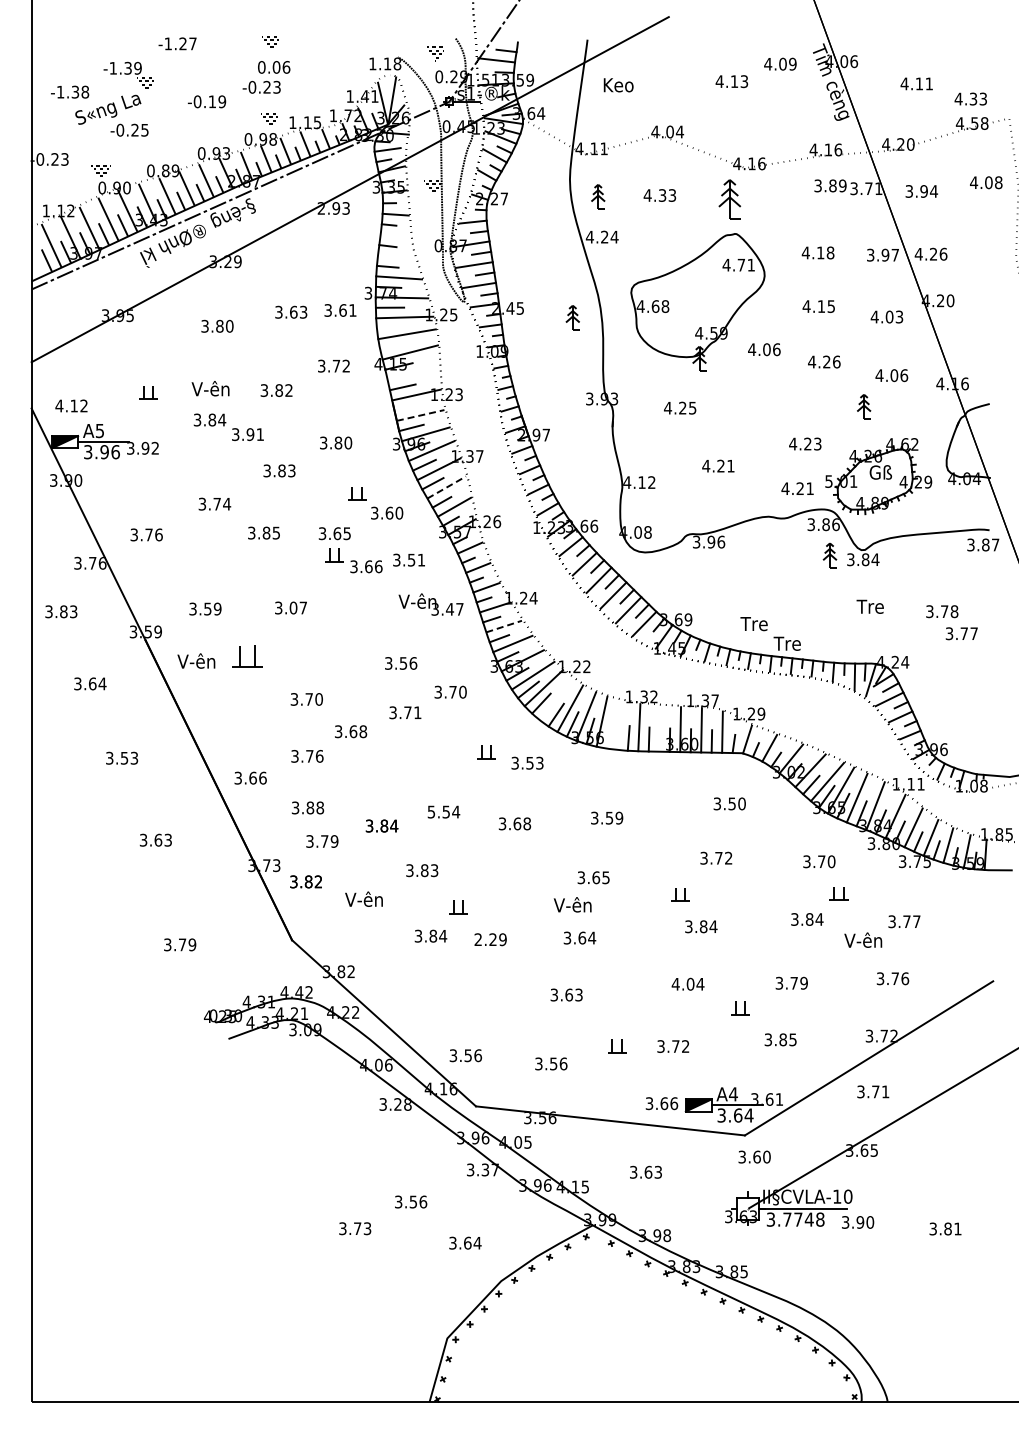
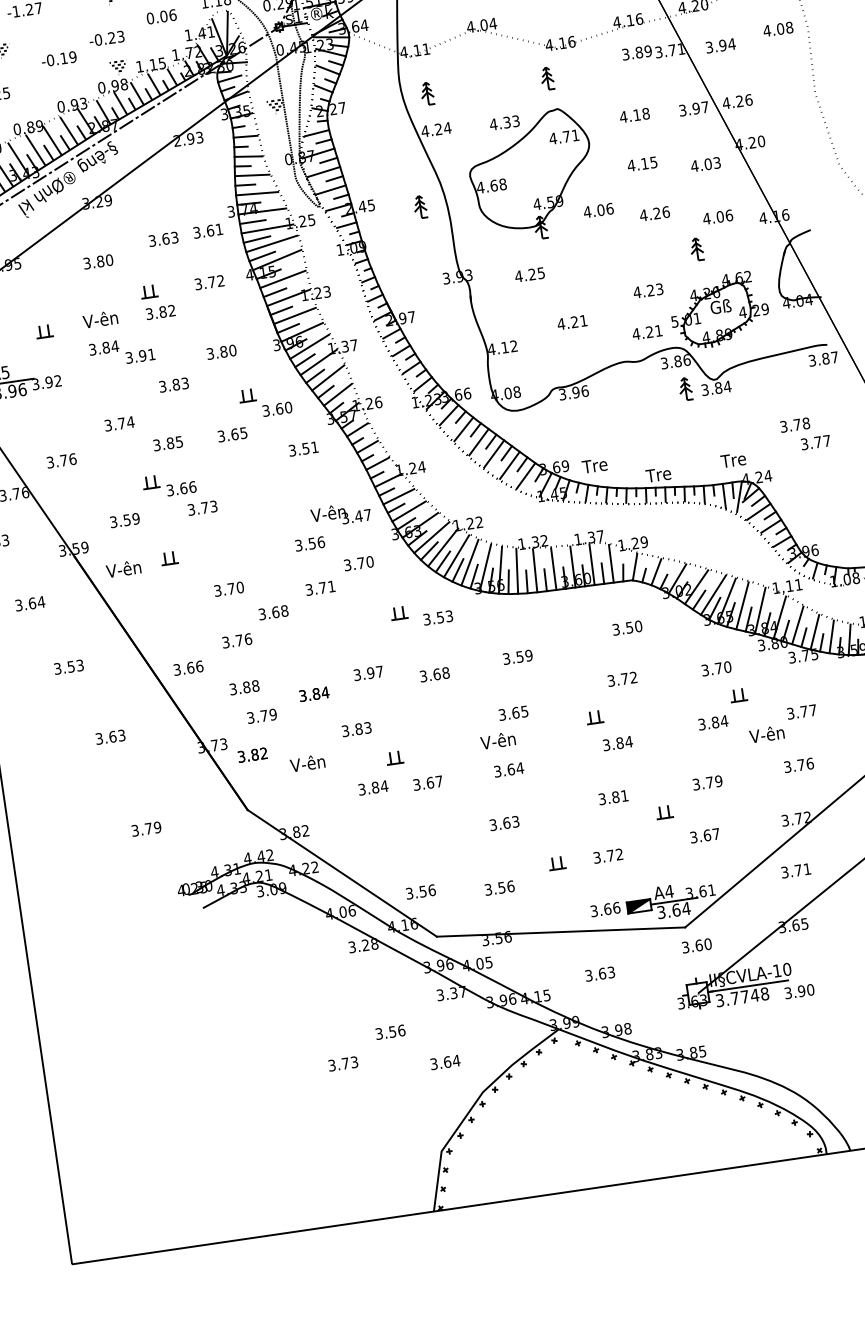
text: (274, 67) -> (162, 16), moved
text: (659, 195) -> (504, 122), moved
part: (729, 199) -> (547, 78), size x0.62
line: (395, 236) -> (248, 156), added
line: (396, 257) -> (252, 175), added
line: (391, 326) -> (256, 238), added
line: (394, 346) -> (262, 256), added
part: (267, 366) -> (149, 291), added
line: (413, 373) -> (282, 278), added
line: (406, 407) -> (281, 310), added
line: (421, 415) -> (295, 315), dashed -> solid
line: (447, 487) -> (328, 377), dashed -> solid
part: (353, 560) -> (169, 484), moved
text: (430, 604) -> (340, 514), moved
text: (869, 606) -> (732, 460), moved
text: (298, 607) -> (209, 506), 3.07 -> 3.73
text: (753, 624) -> (594, 466), moved
line: (504, 626) -> (399, 496), dashed -> solid
part: (247, 656) -> (169, 558), size x0.62
line: (556, 699) -> (456, 556), added
line: (619, 725) -> (516, 571), added
line: (659, 728) -> (553, 568), added
line: (608, 735) -> (508, 581), added
text: (444, 811) -> (369, 672), 5.54 -> 3.97
text: (490, 939) -> (427, 783), 2.29 -> 3.67
text: (687, 983) -> (612, 796), 4.04 -> 3.81
text: (787, 1039) -> (711, 834), 3.85 -> 3.67

